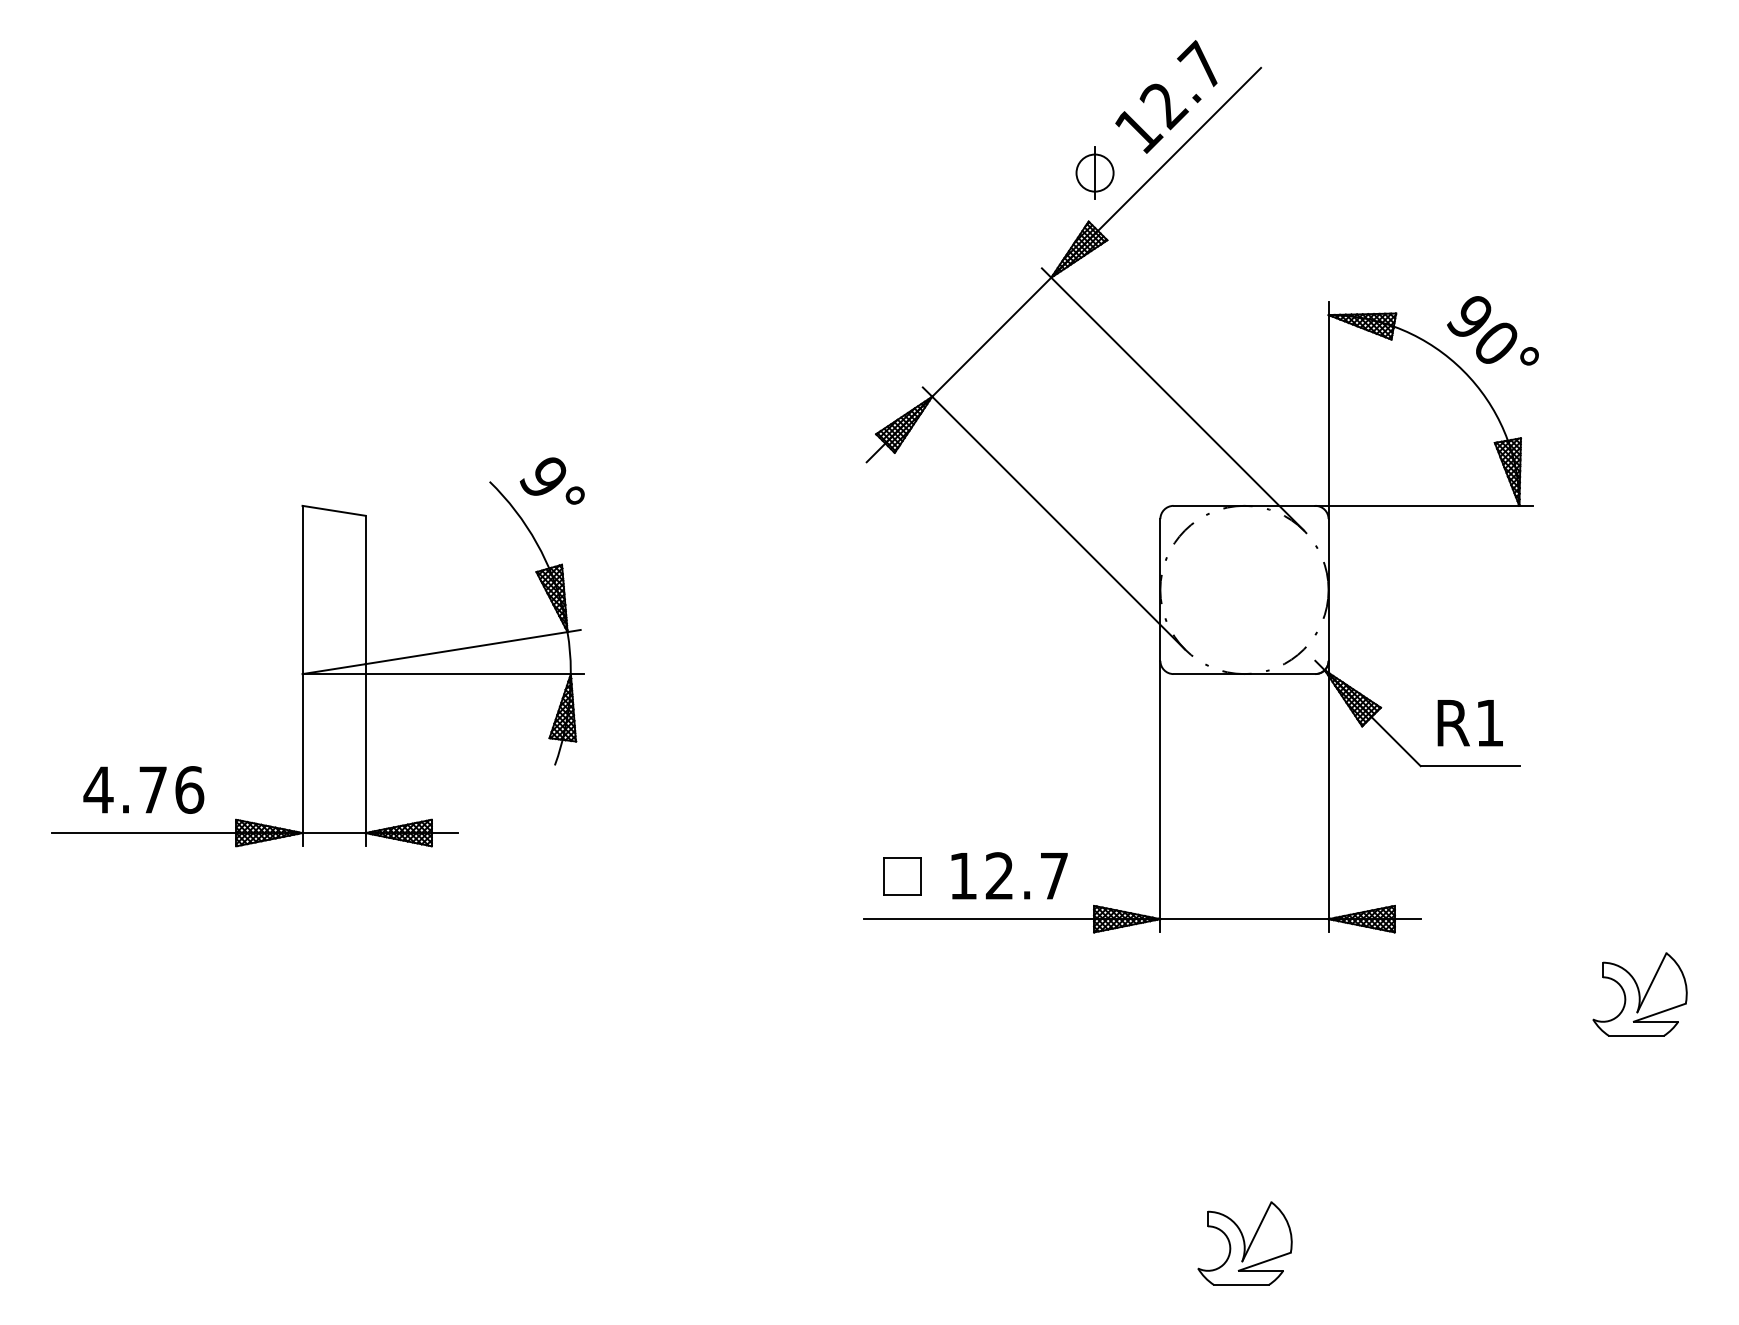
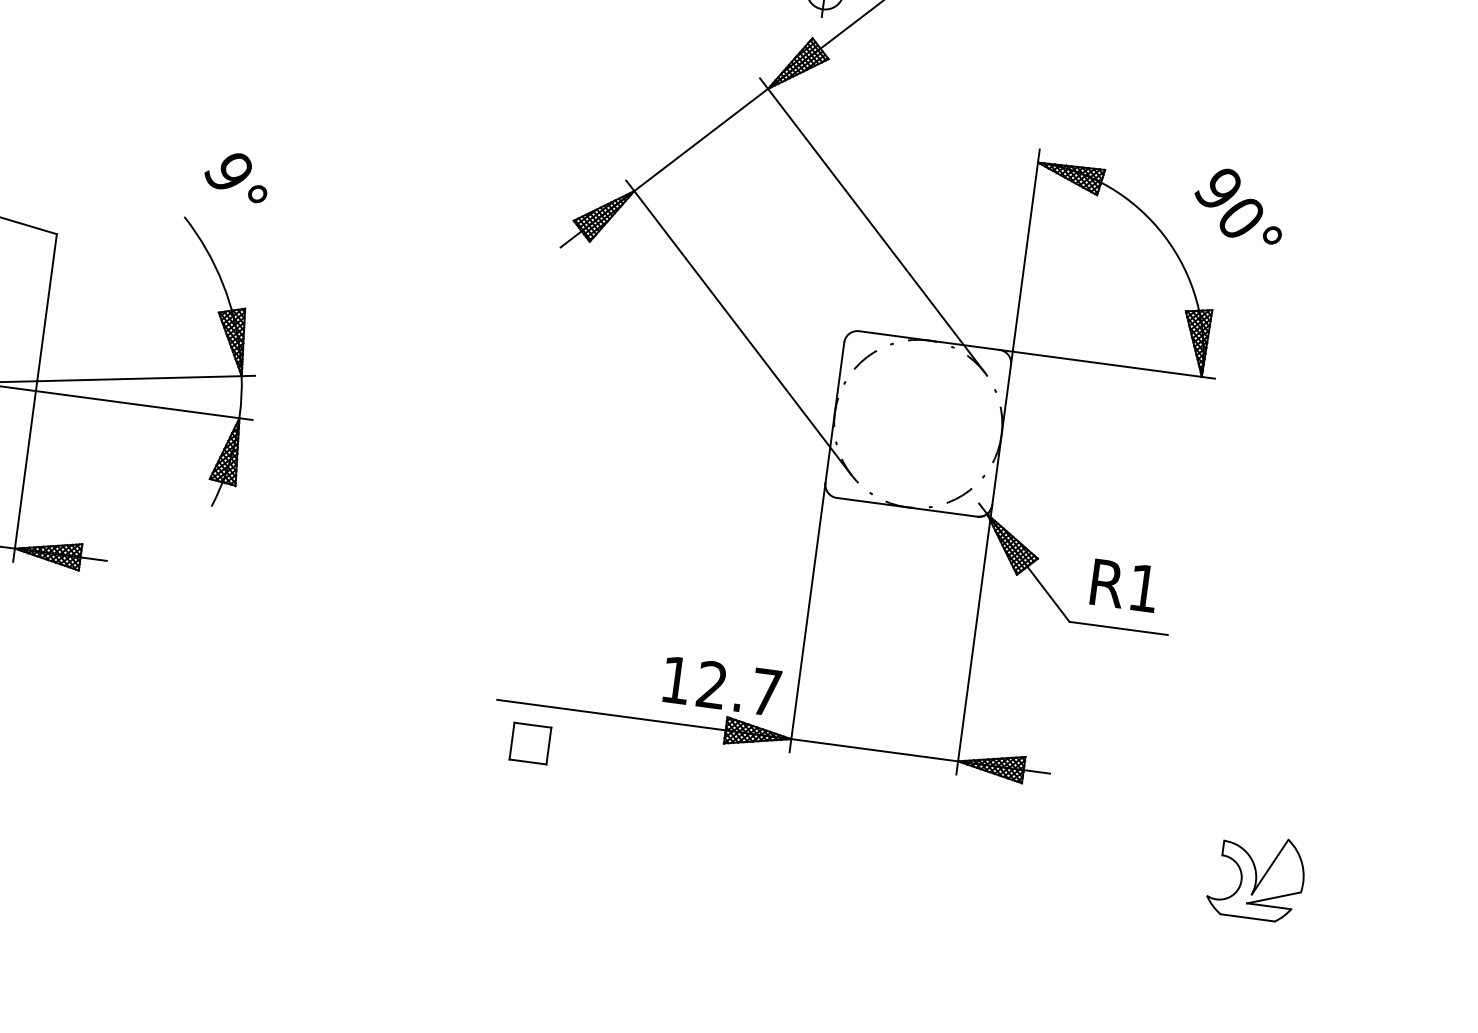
text: (1492, 330) -> (1239, 204), moved
text: (551, 480) -> (236, 176), moved
text: (1009, 875) -> (721, 685), moved
part: (902, 876) -> (530, 744), moved

